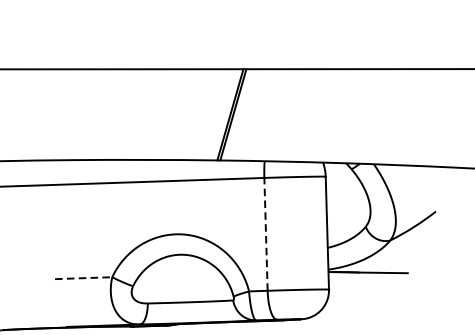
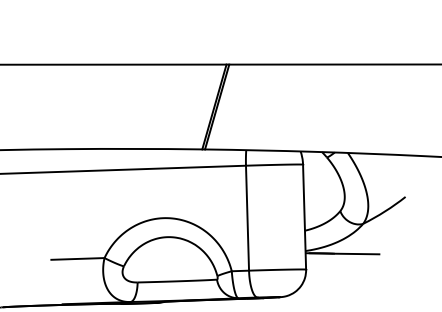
line: (265, 233) -> (247, 217), dashed -> solid
line: (83, 277) -> (77, 258), dashed -> solid

